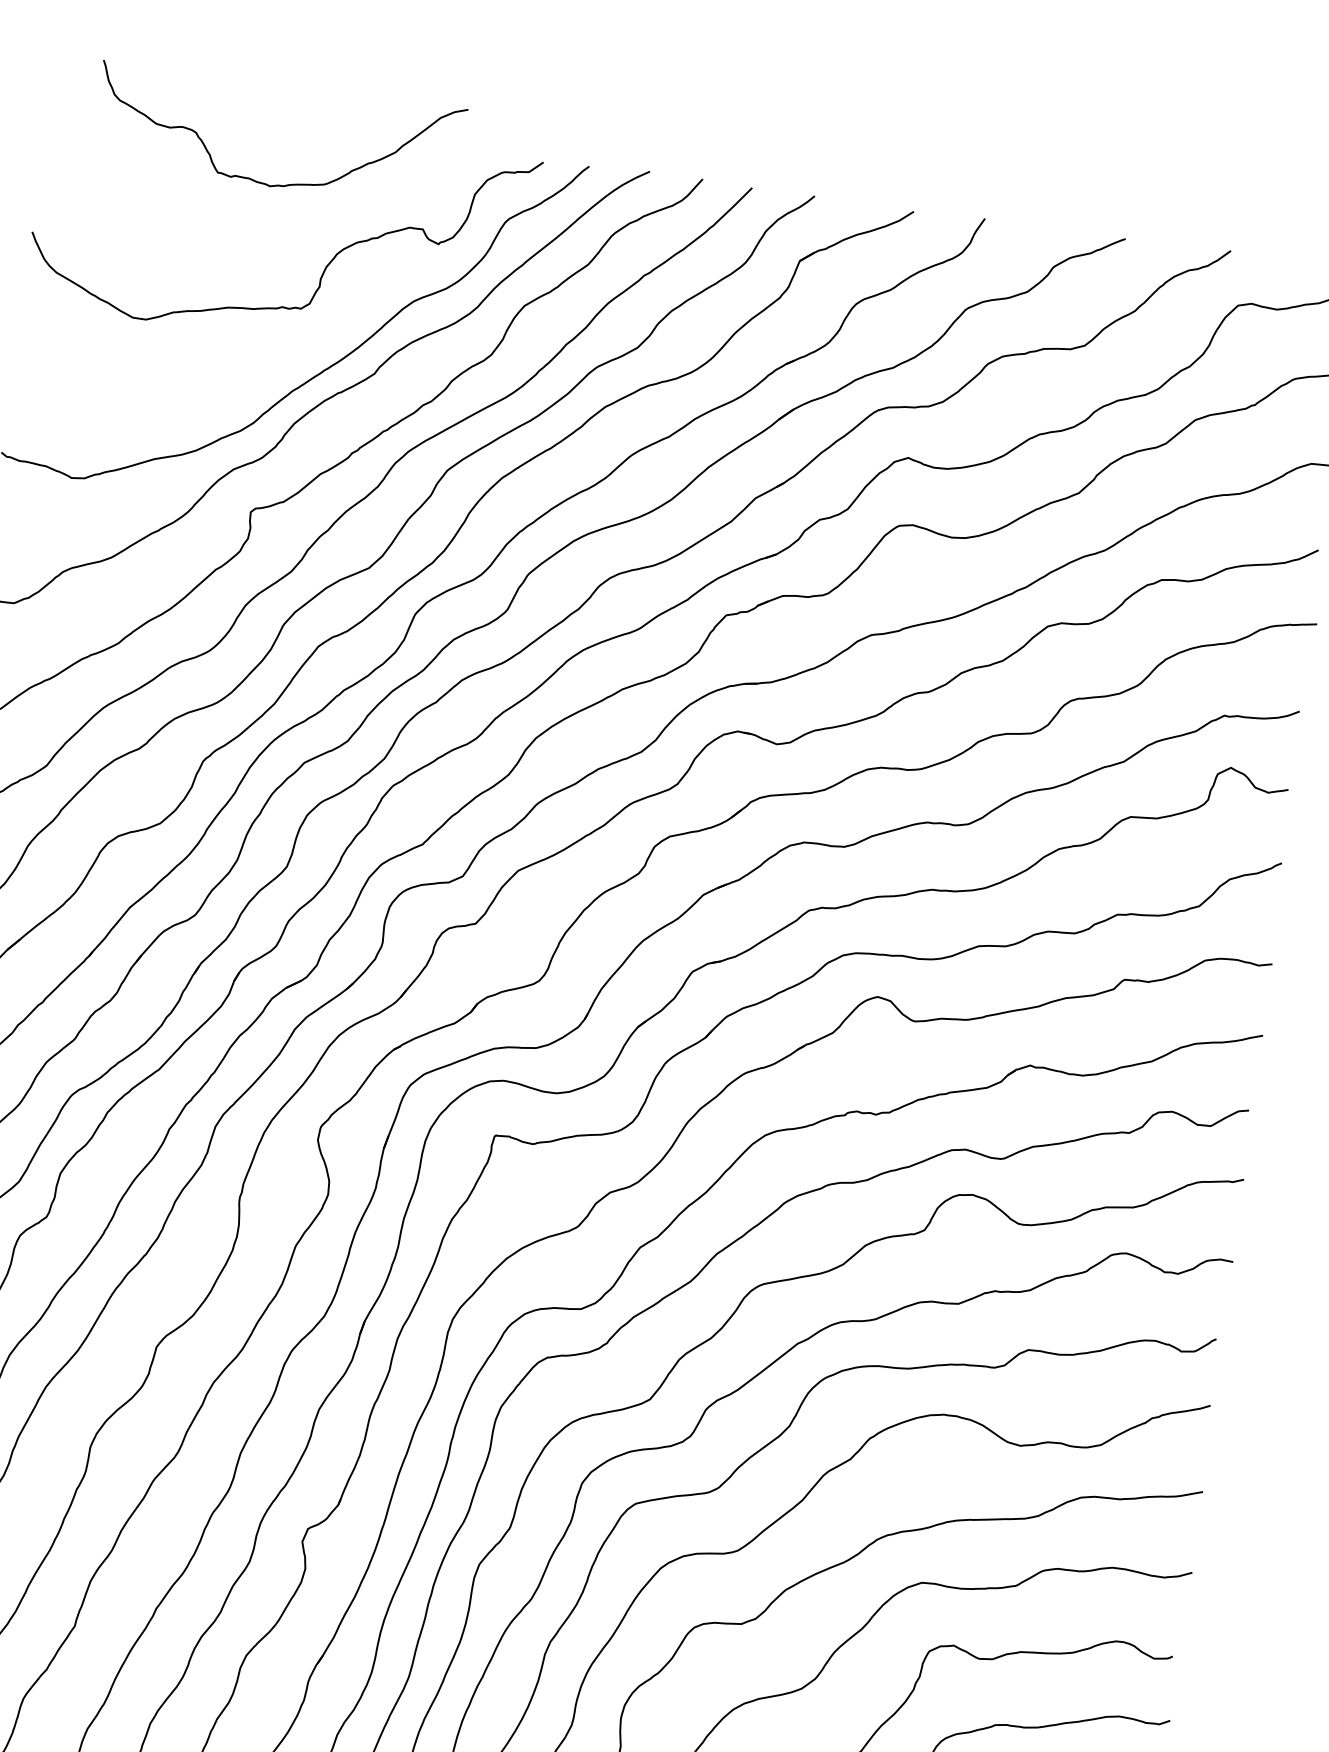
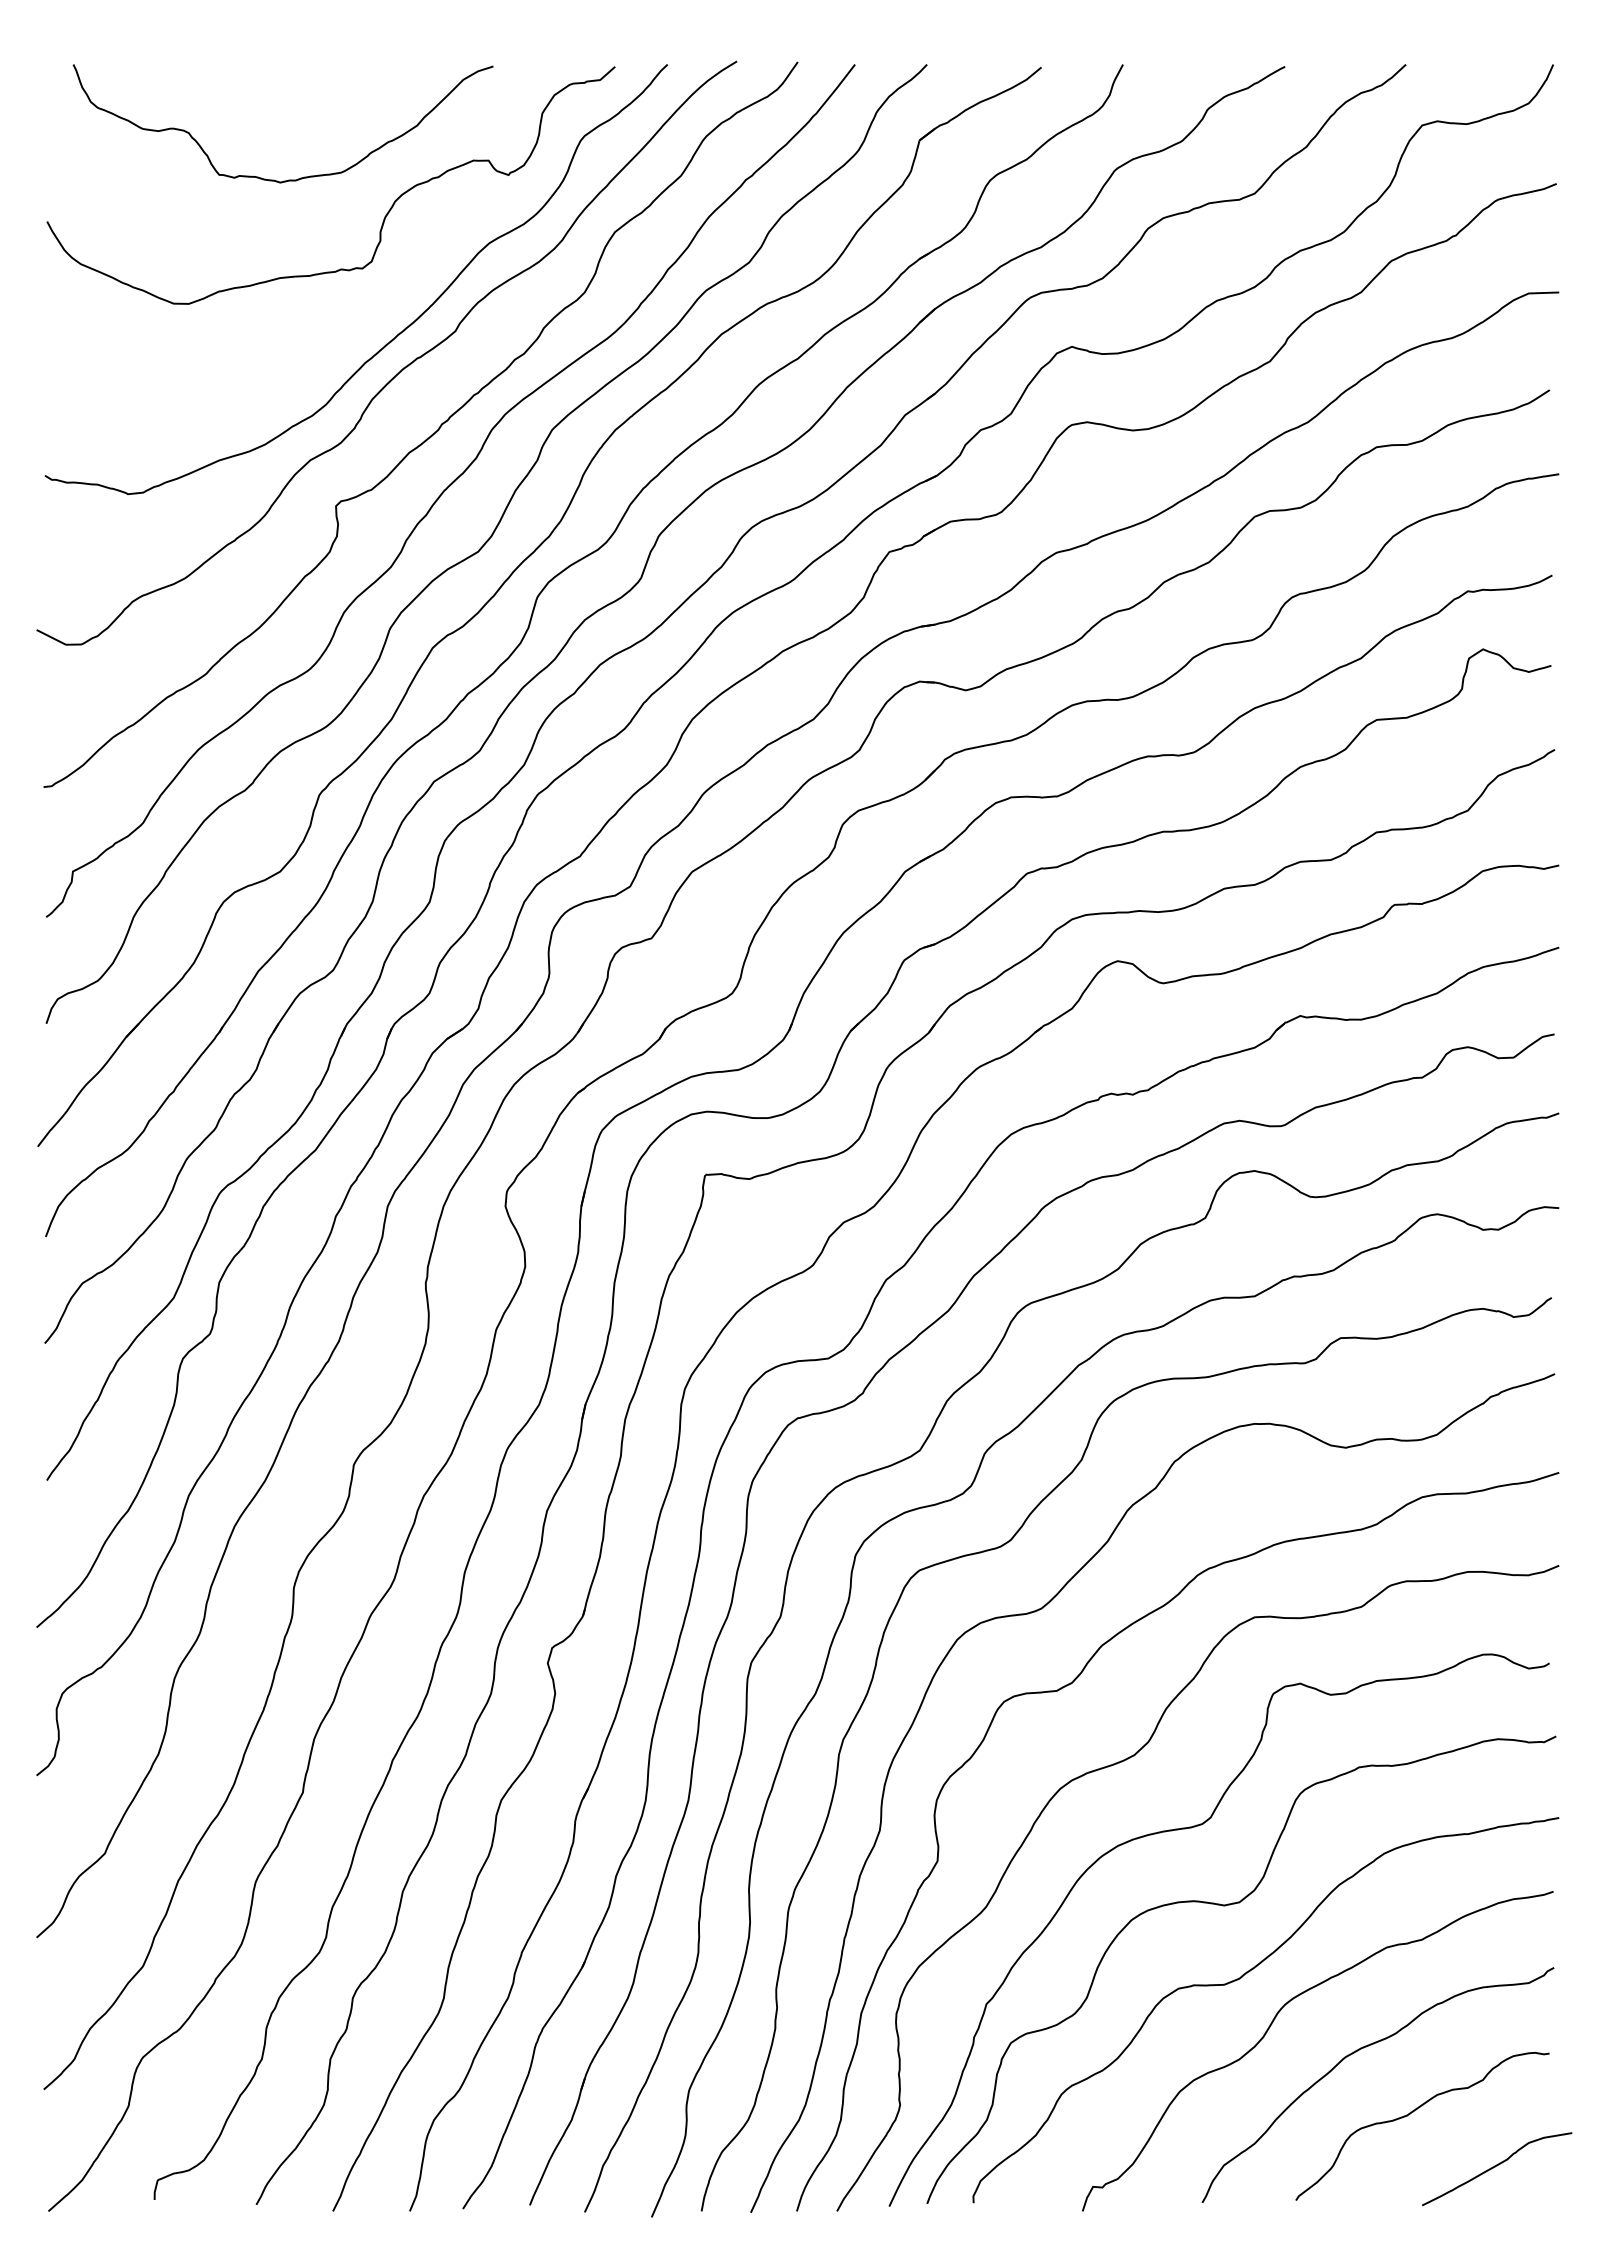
curve: (277, 184) -> (288, 179), moved

